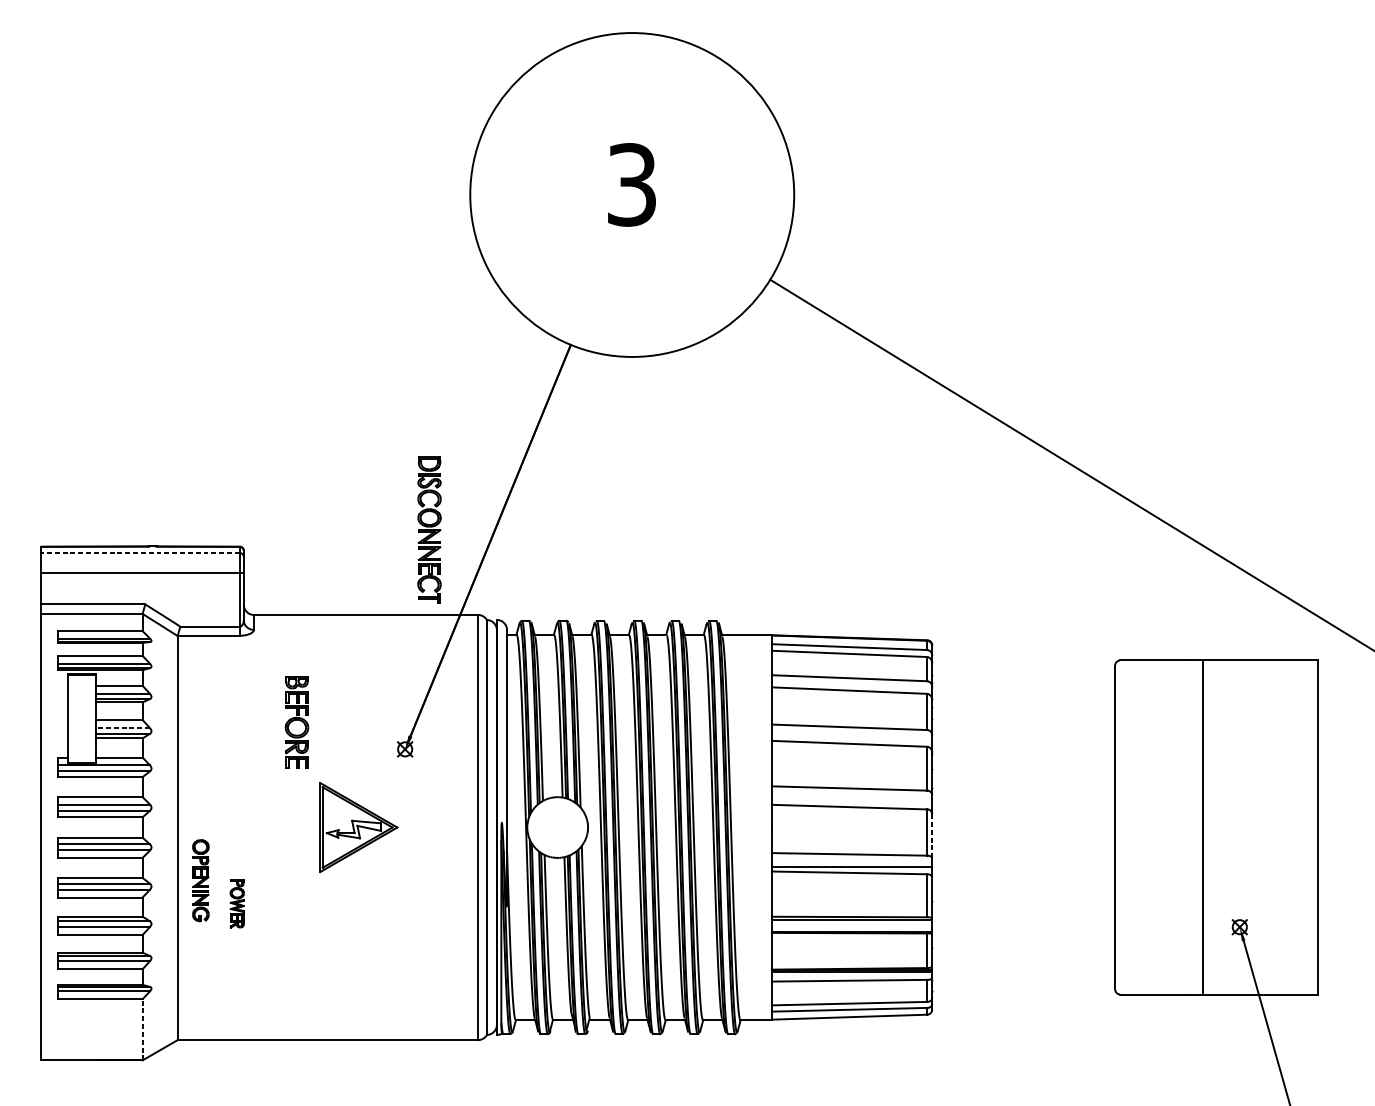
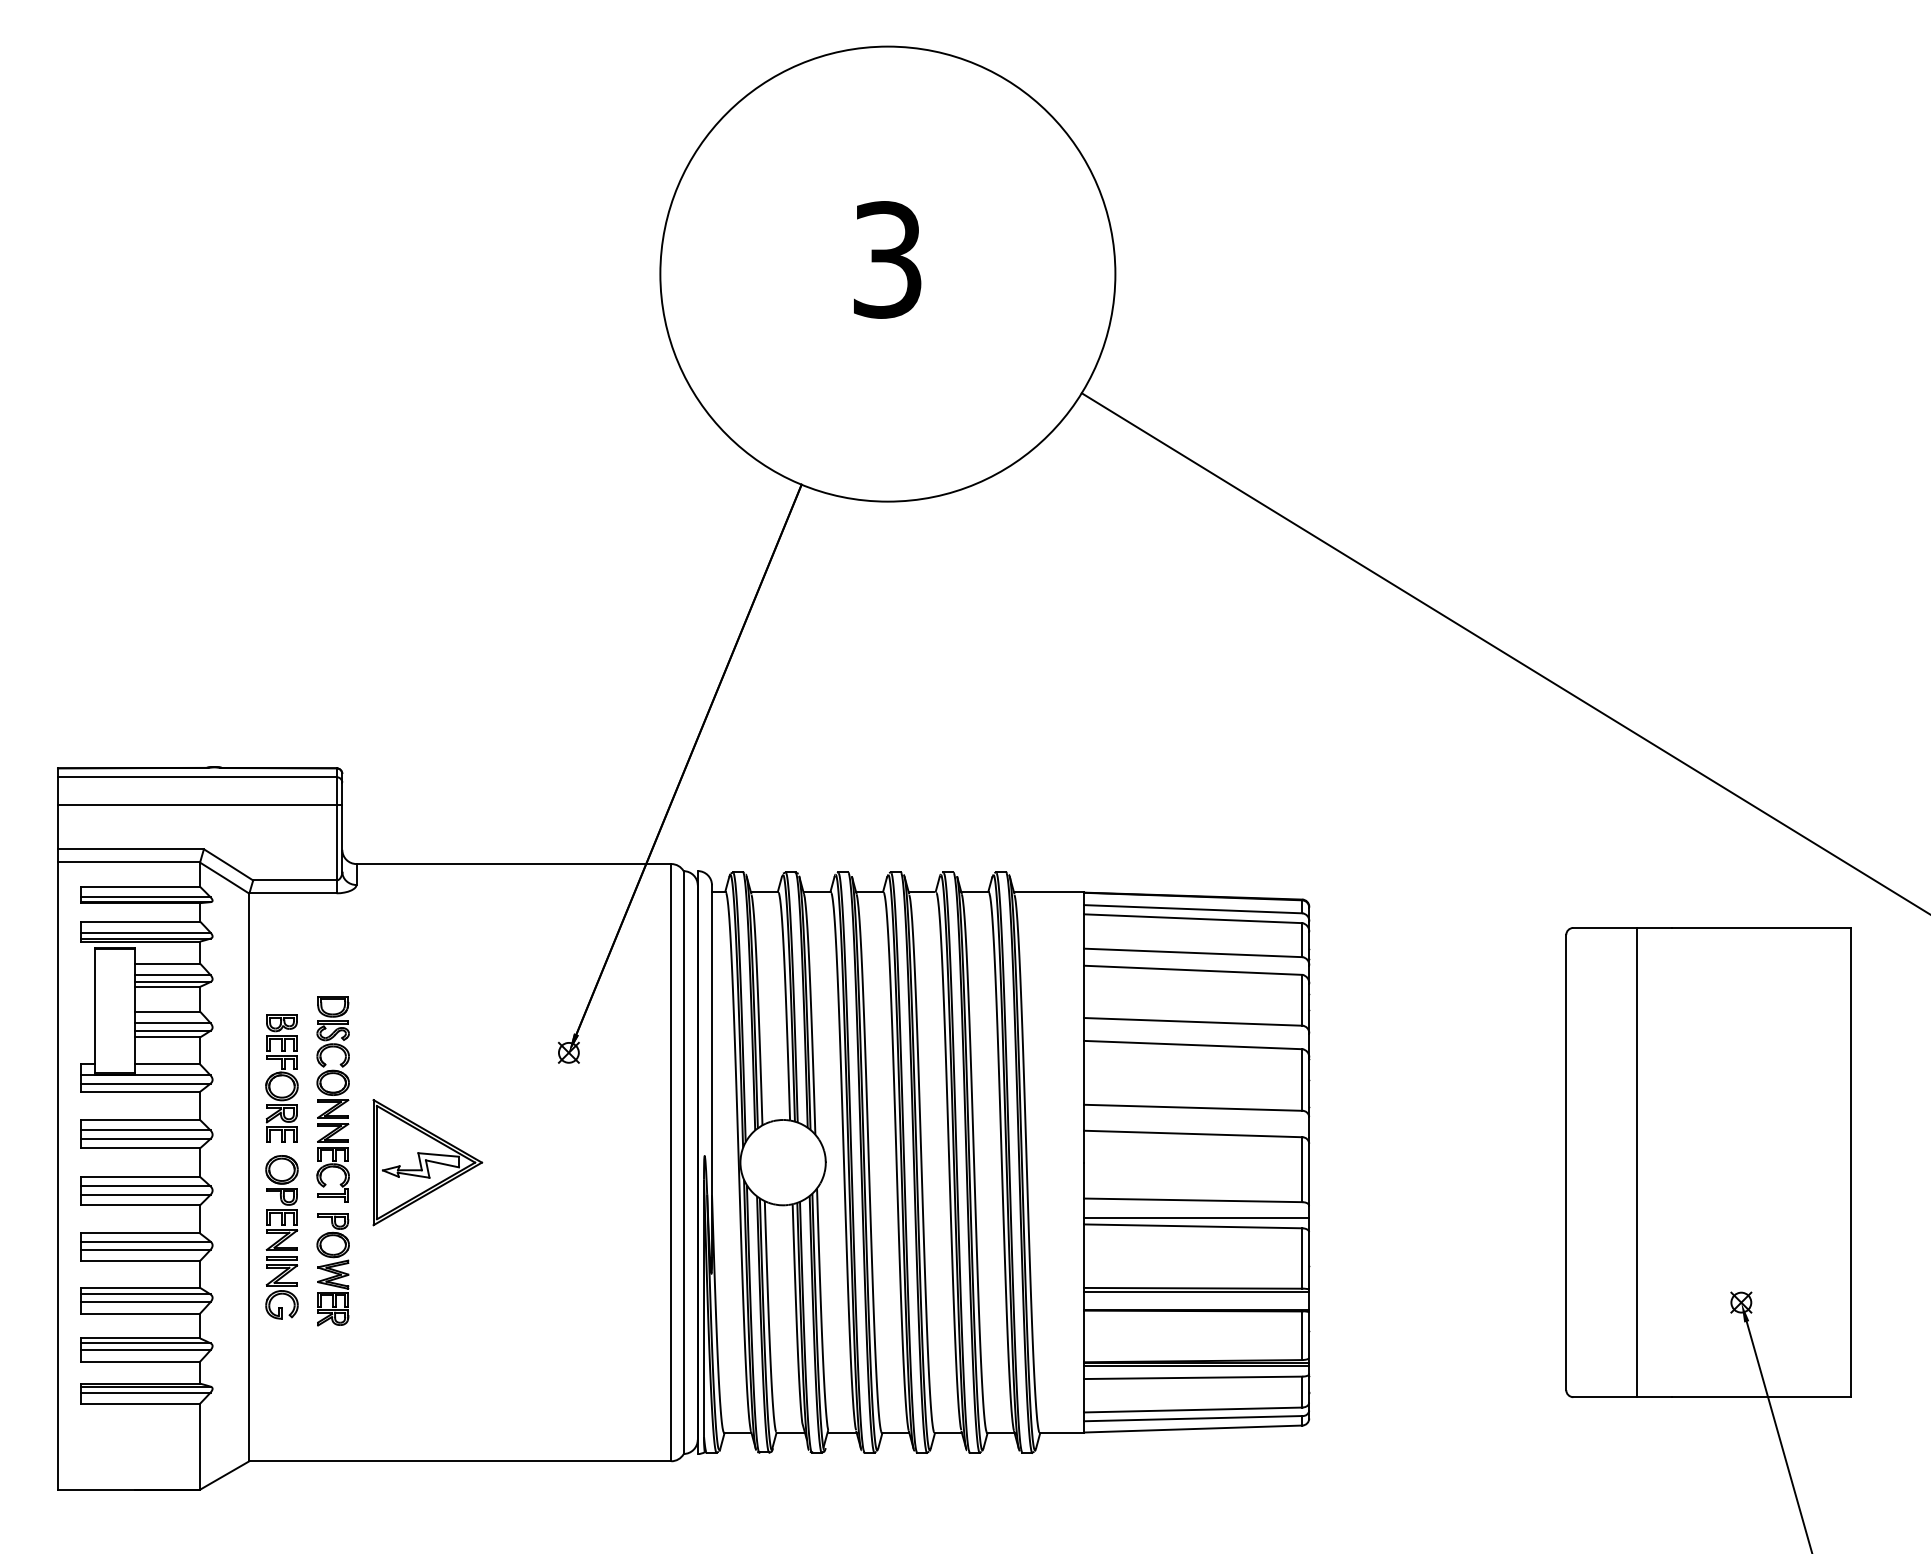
part: (429, 529) -> (332, 1099), moved
line: (140, 553) -> (196, 777), dashed -> solid
part: (296, 722) -> (281, 1078), moved
line: (122, 728) -> (172, 1023), dashed -> solid
part: (358, 827) -> (427, 1162), moved
line: (1202, 827) -> (1637, 1162), moved
line: (932, 835) -> (1309, 1174), dashed -> solid
part: (200, 880) -> (281, 1237), size x1.43
part: (236, 903) -> (332, 1269), size x1.67
line: (142, 1029) -> (200, 1446), dashed -> solid

